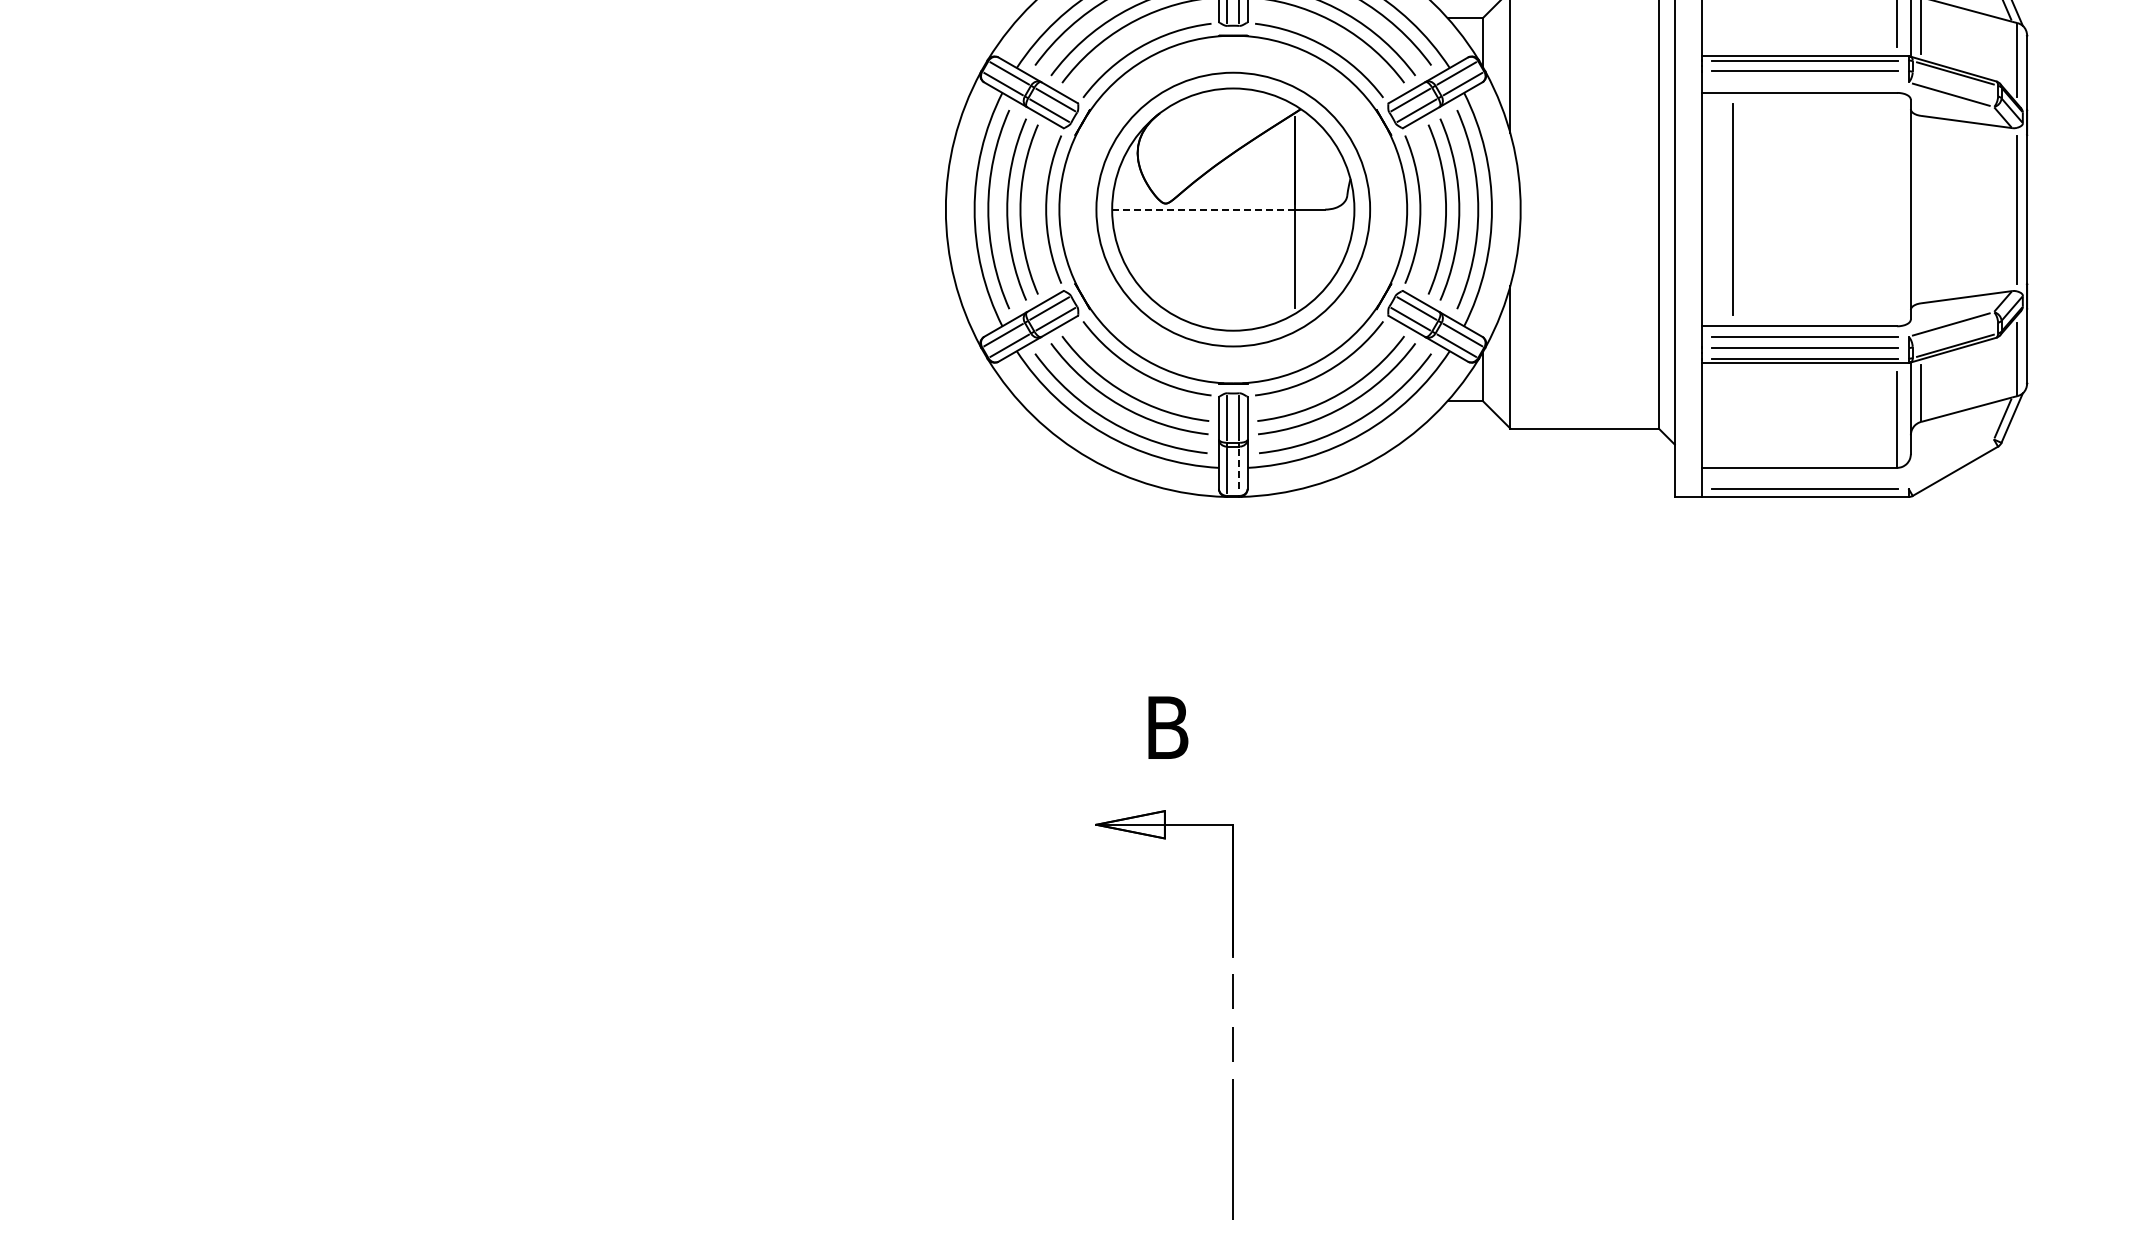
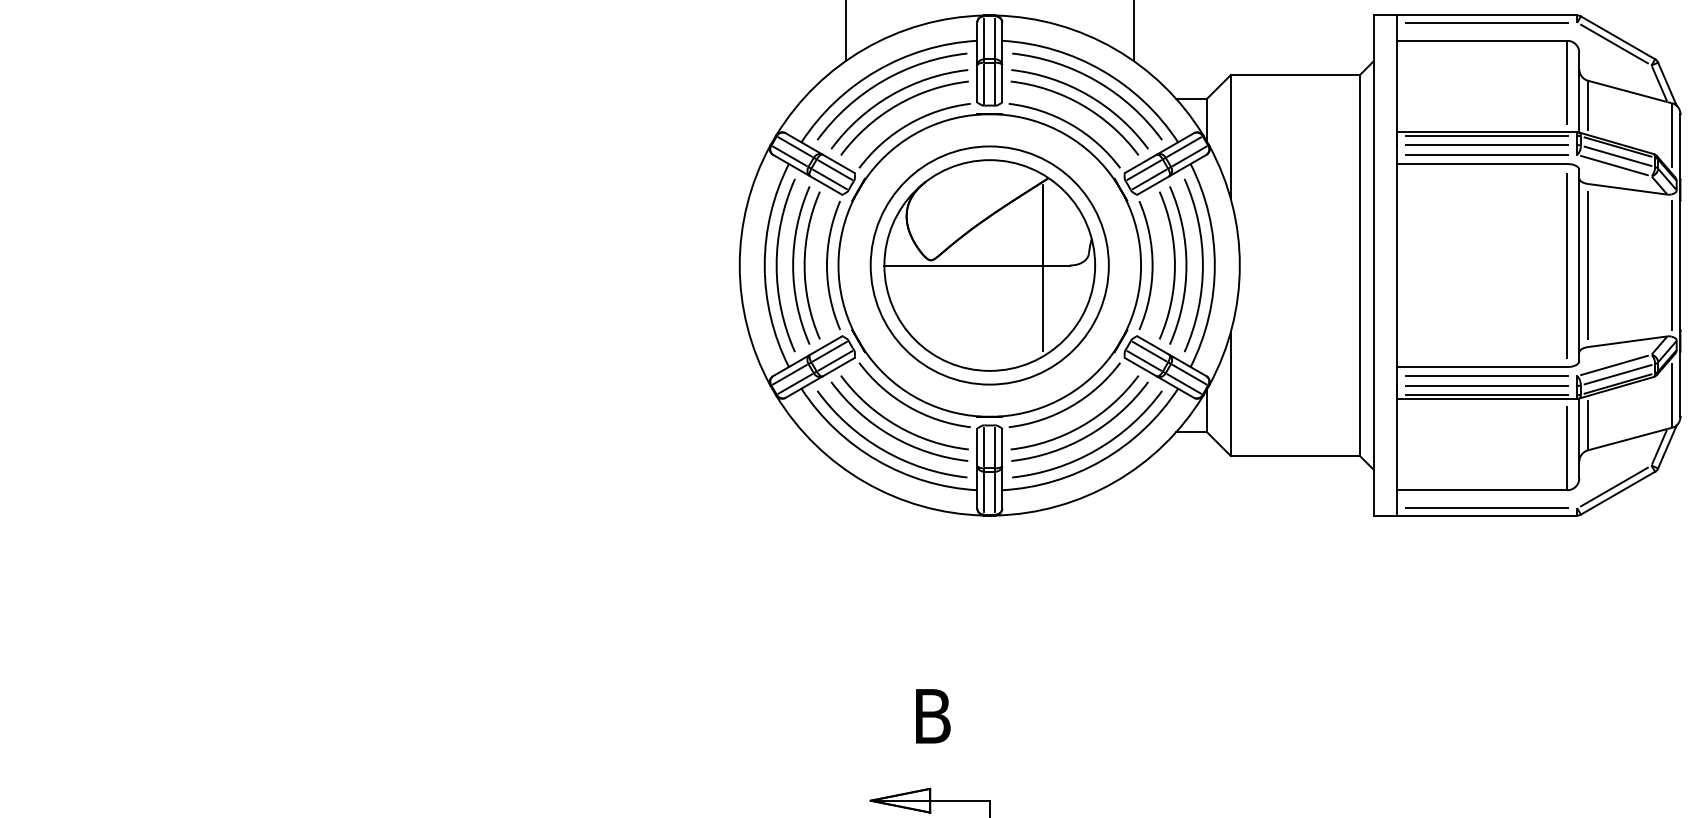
line: (1804, 82) -> (1486, 154), added
line: (1955, 84) -> (1618, 156), added
line: (1202, 209) -> (963, 265), dashed -> solid
line: (1732, 209) -> (1566, 265), moved
line: (1921, 209) -> (1588, 265), added
line: (1955, 335) -> (1618, 375), added
line: (1950, 464) -> (1613, 487), added
line: (1239, 471) -> (995, 493), dashed -> solid

